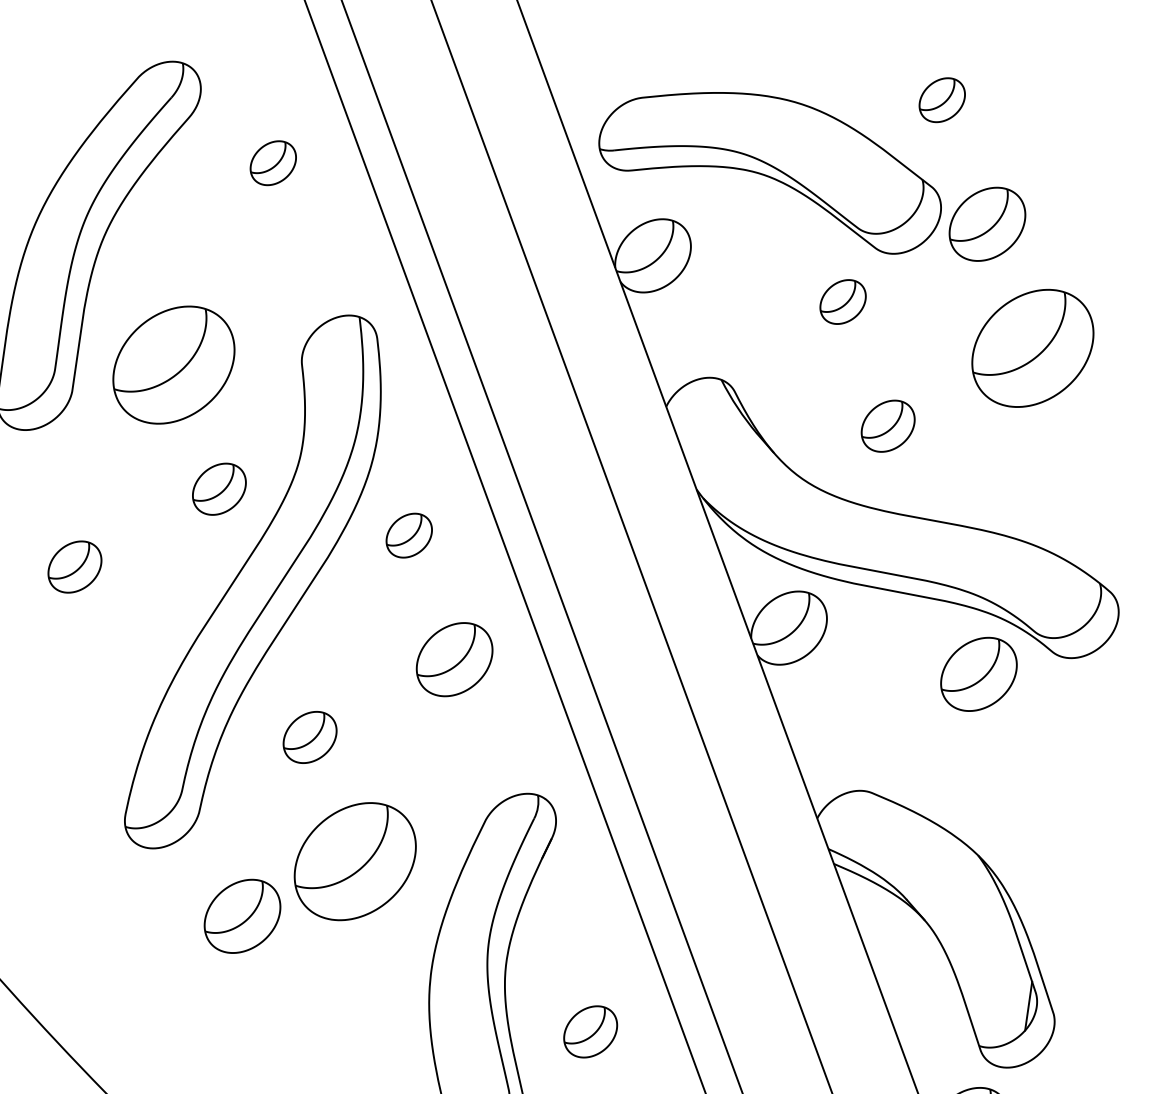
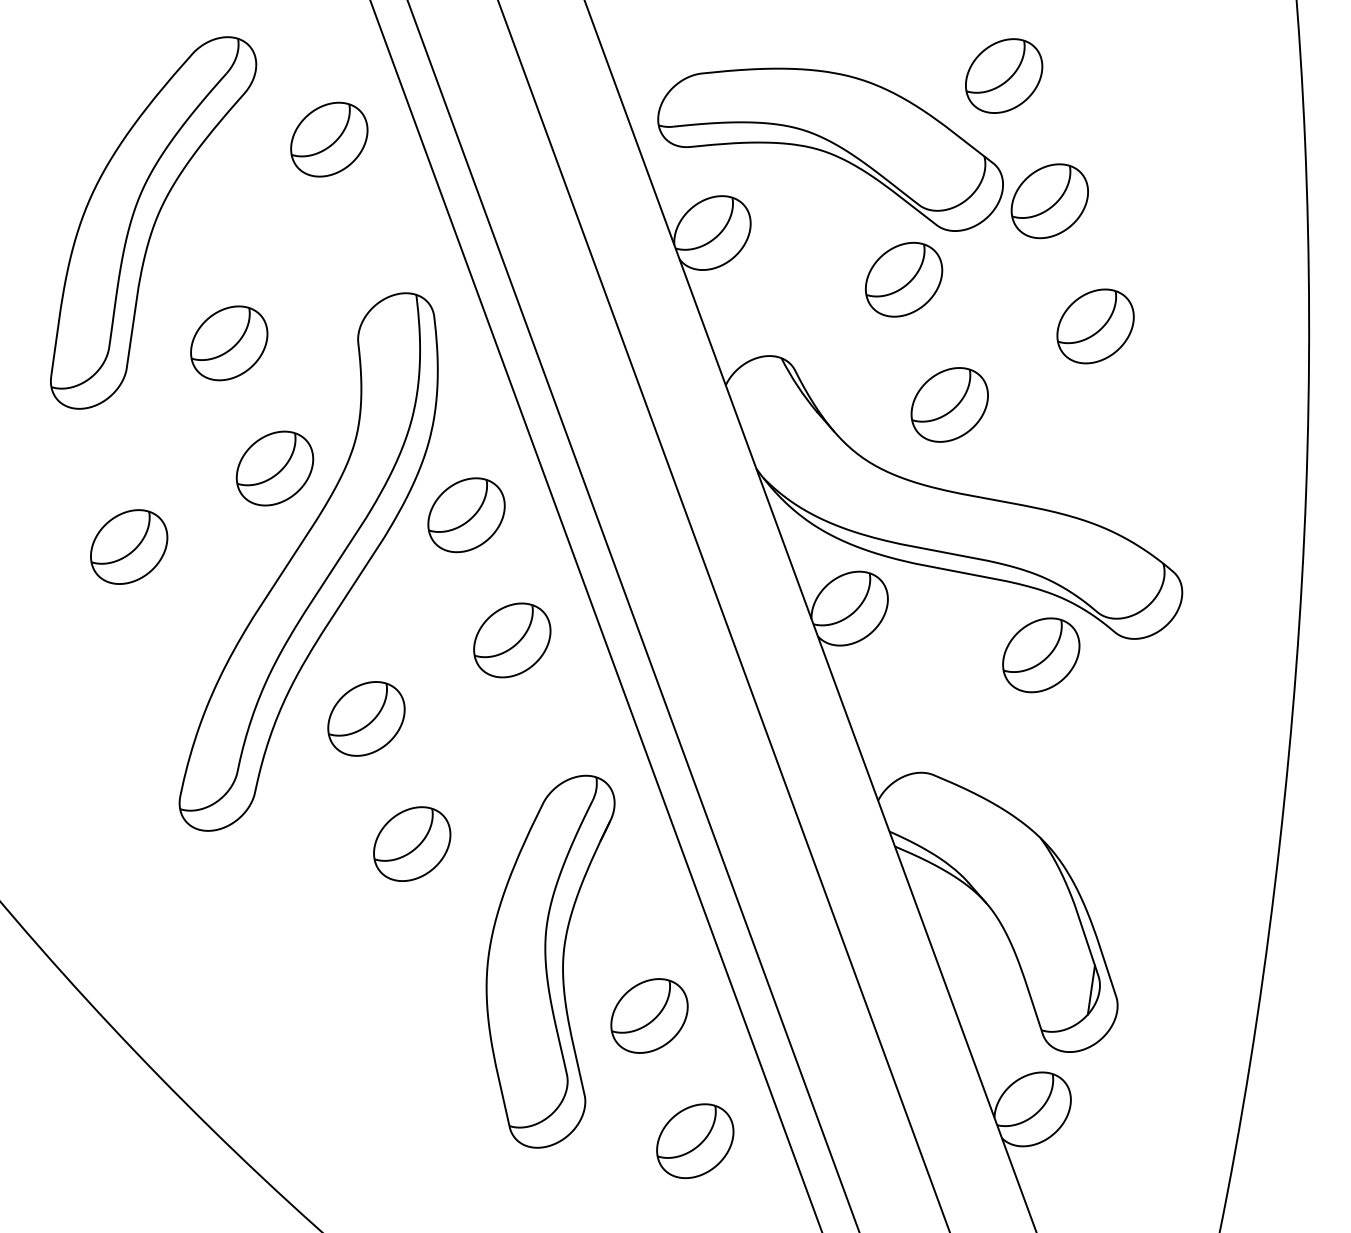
part: (942, 99) -> (1004, 75), size x1.67
part: (273, 163) -> (329, 139), size x1.67
part: (843, 301) -> (904, 279), size x1.67
part: (1032, 348) -> (1095, 326), size x0.62
part: (174, 365) -> (229, 343), size x0.62
part: (887, 425) -> (949, 404), size x1.43
part: (218, 489) -> (274, 468), size x1.43
part: (409, 535) -> (466, 515), size x1.67
part: (75, 566) -> (129, 546), size x1.43
part: (310, 737) -> (366, 718), size x1.43
part: (355, 860) -> (412, 843), size x0.62
part: (242, 916) -> (298, 899), removed
part: (590, 1031) -> (649, 1015), size x1.43

